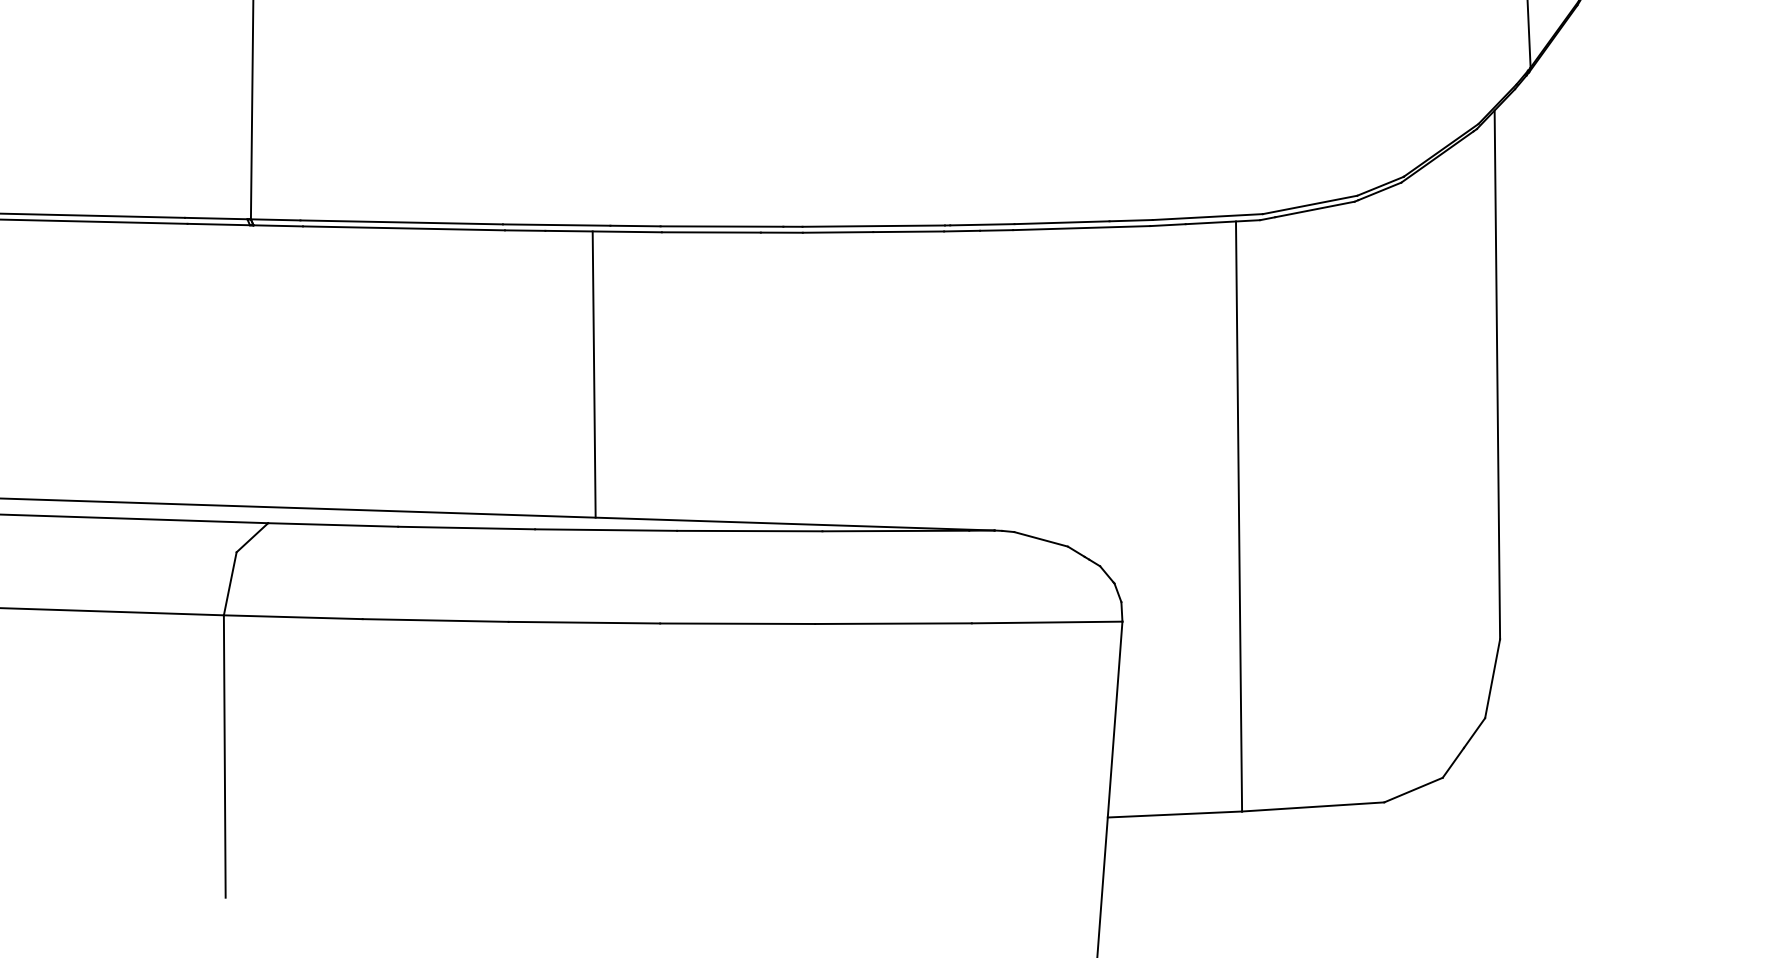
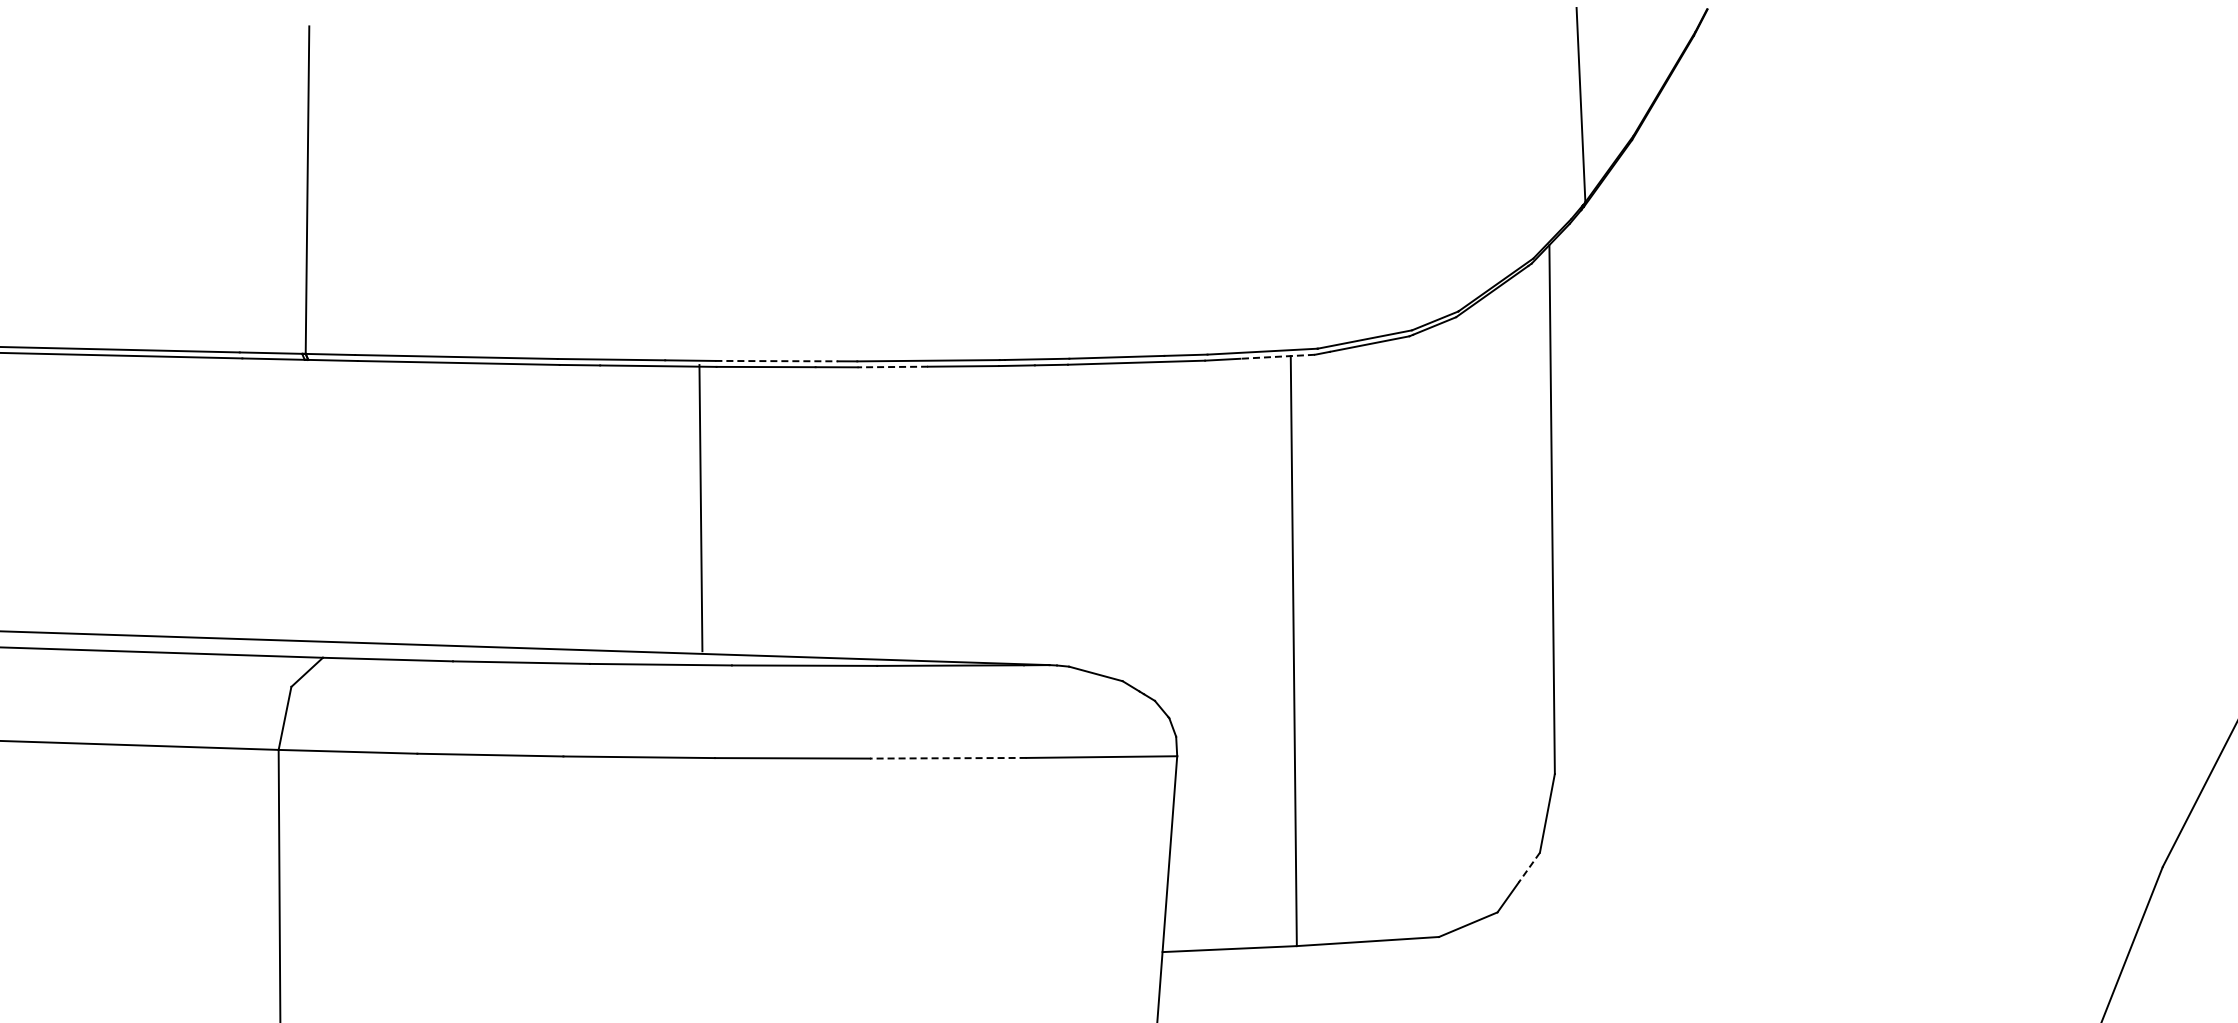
line: (1222, 221) -> (1277, 356), solid -> dashed
line: (722, 226) -> (777, 361), solid -> dashed
line: (837, 232) -> (892, 367), solid -> dashed
line: (593, 374) -> (700, 508), moved
line: (892, 623) -> (947, 758), solid -> dashed
line: (1474, 733) -> (1529, 868), solid -> dashed

